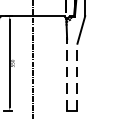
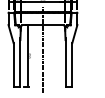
line: (67, 73) -> (65, 62), dashed -> solid
line: (77, 76) -> (72, 64), dashed -> solid

